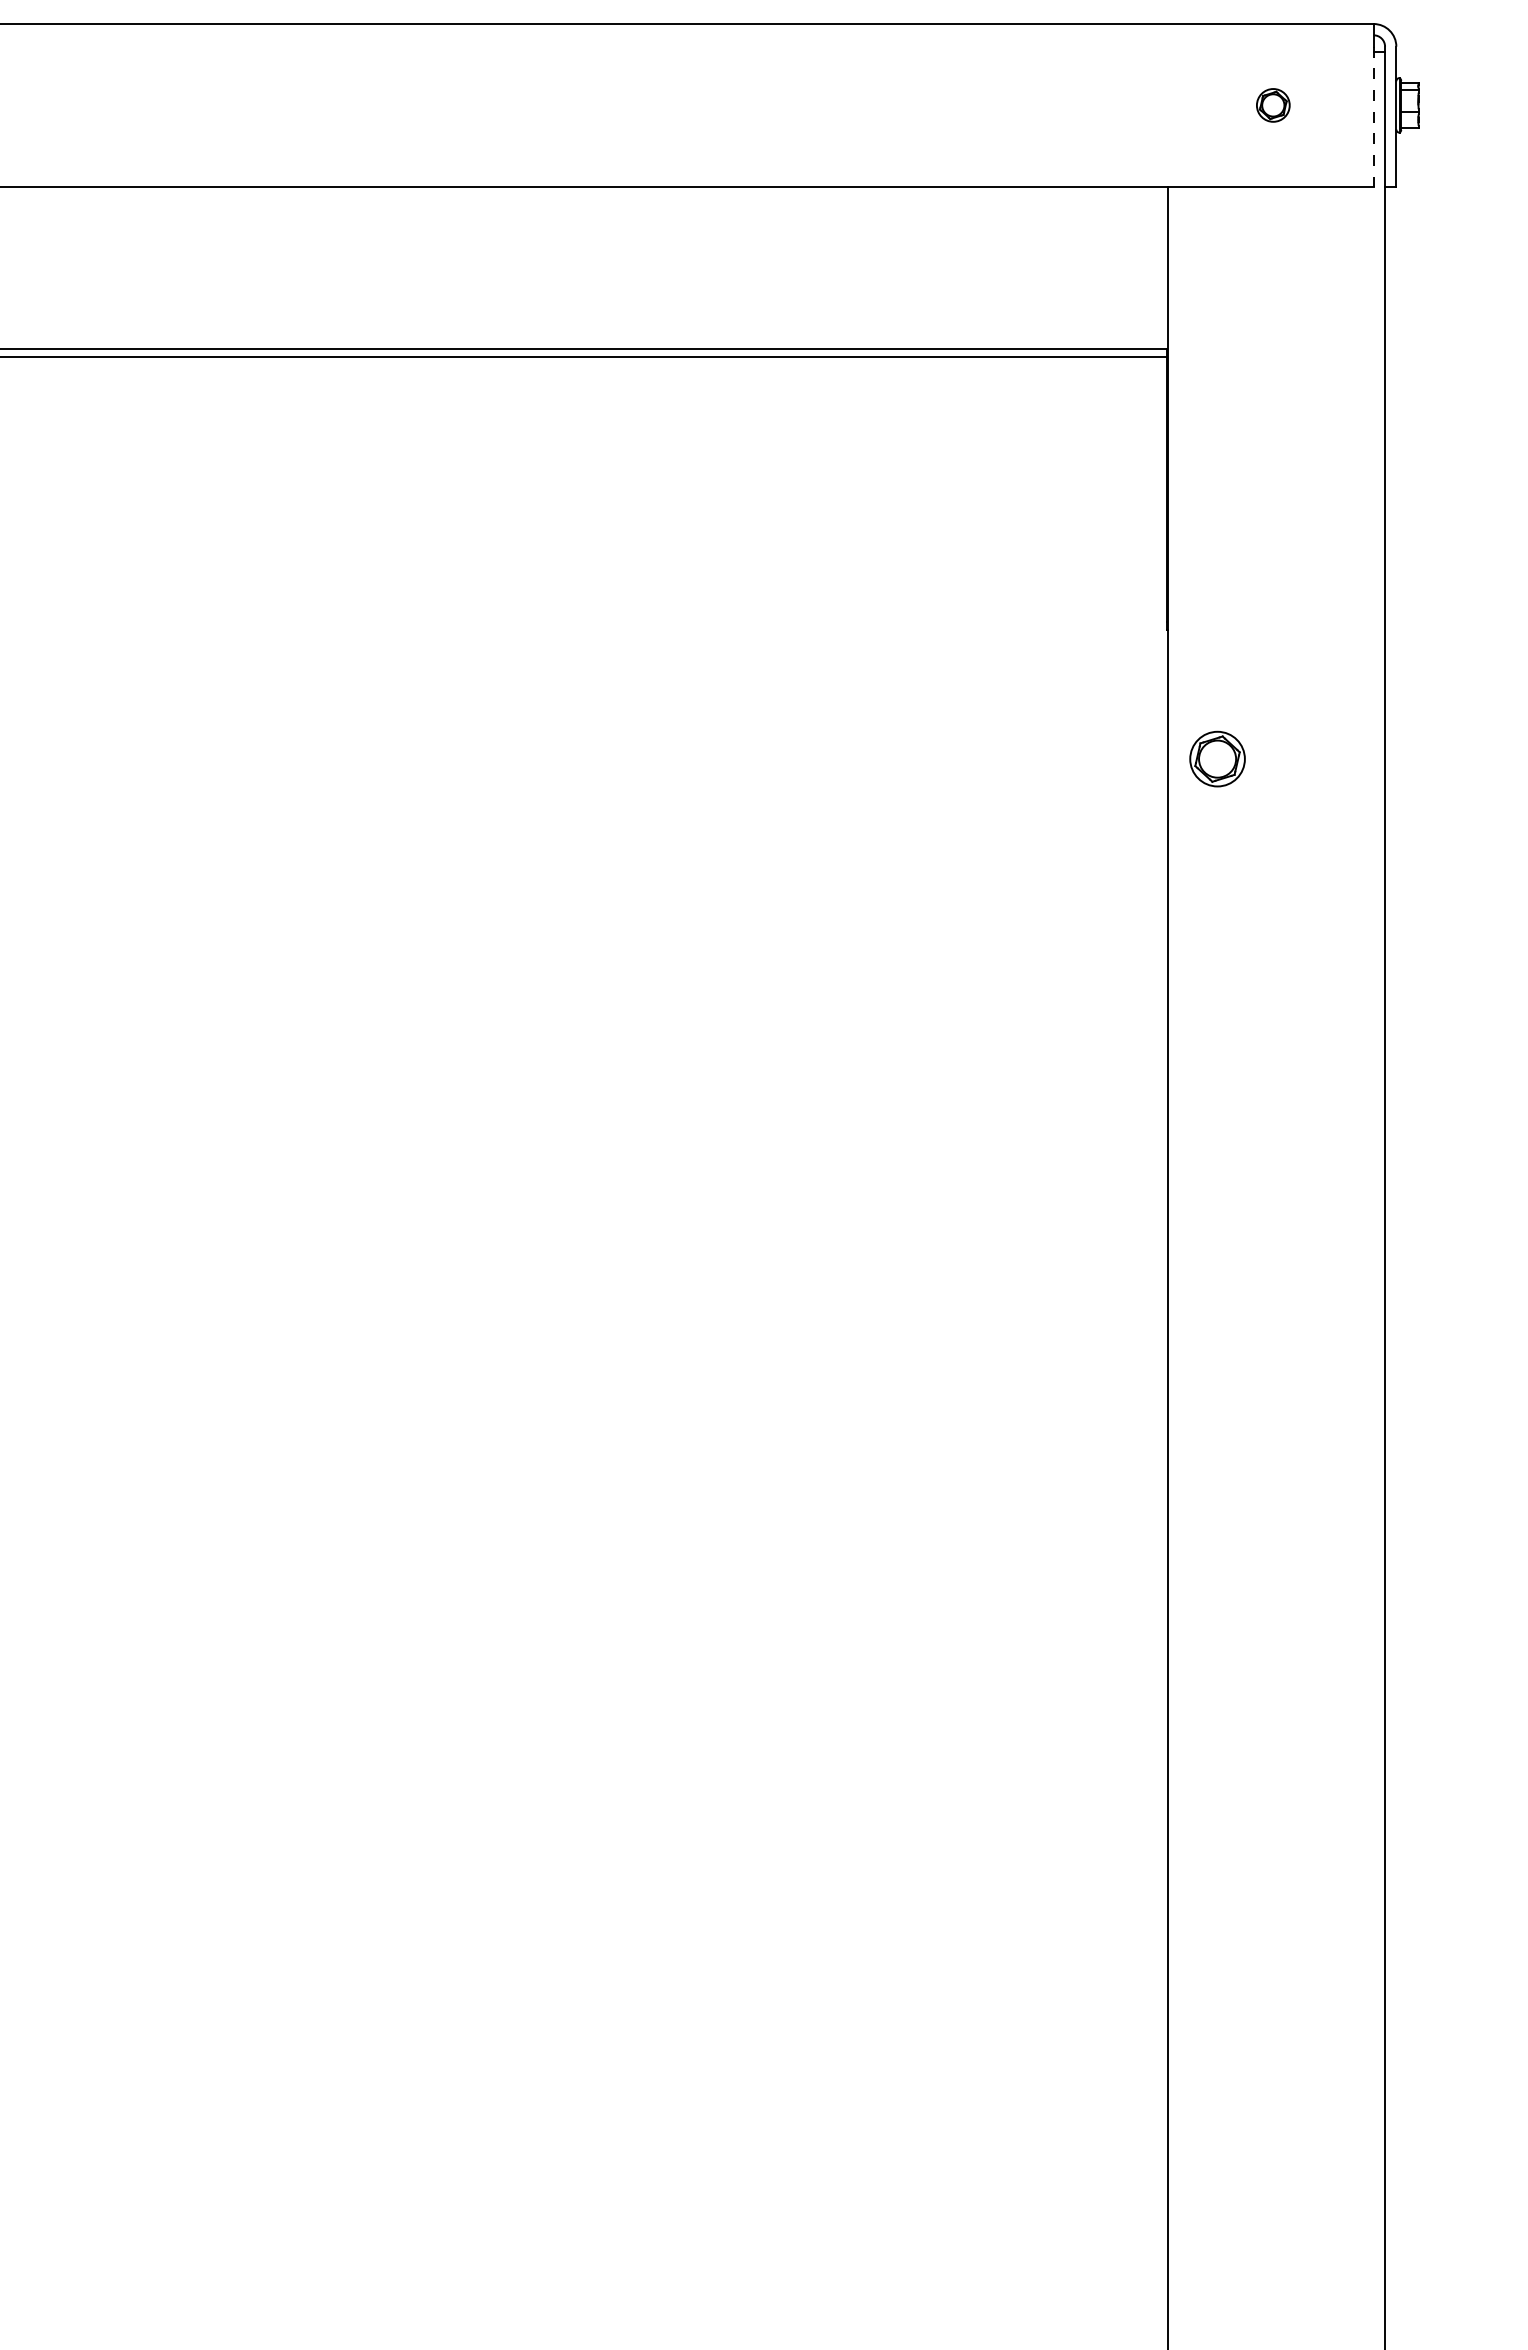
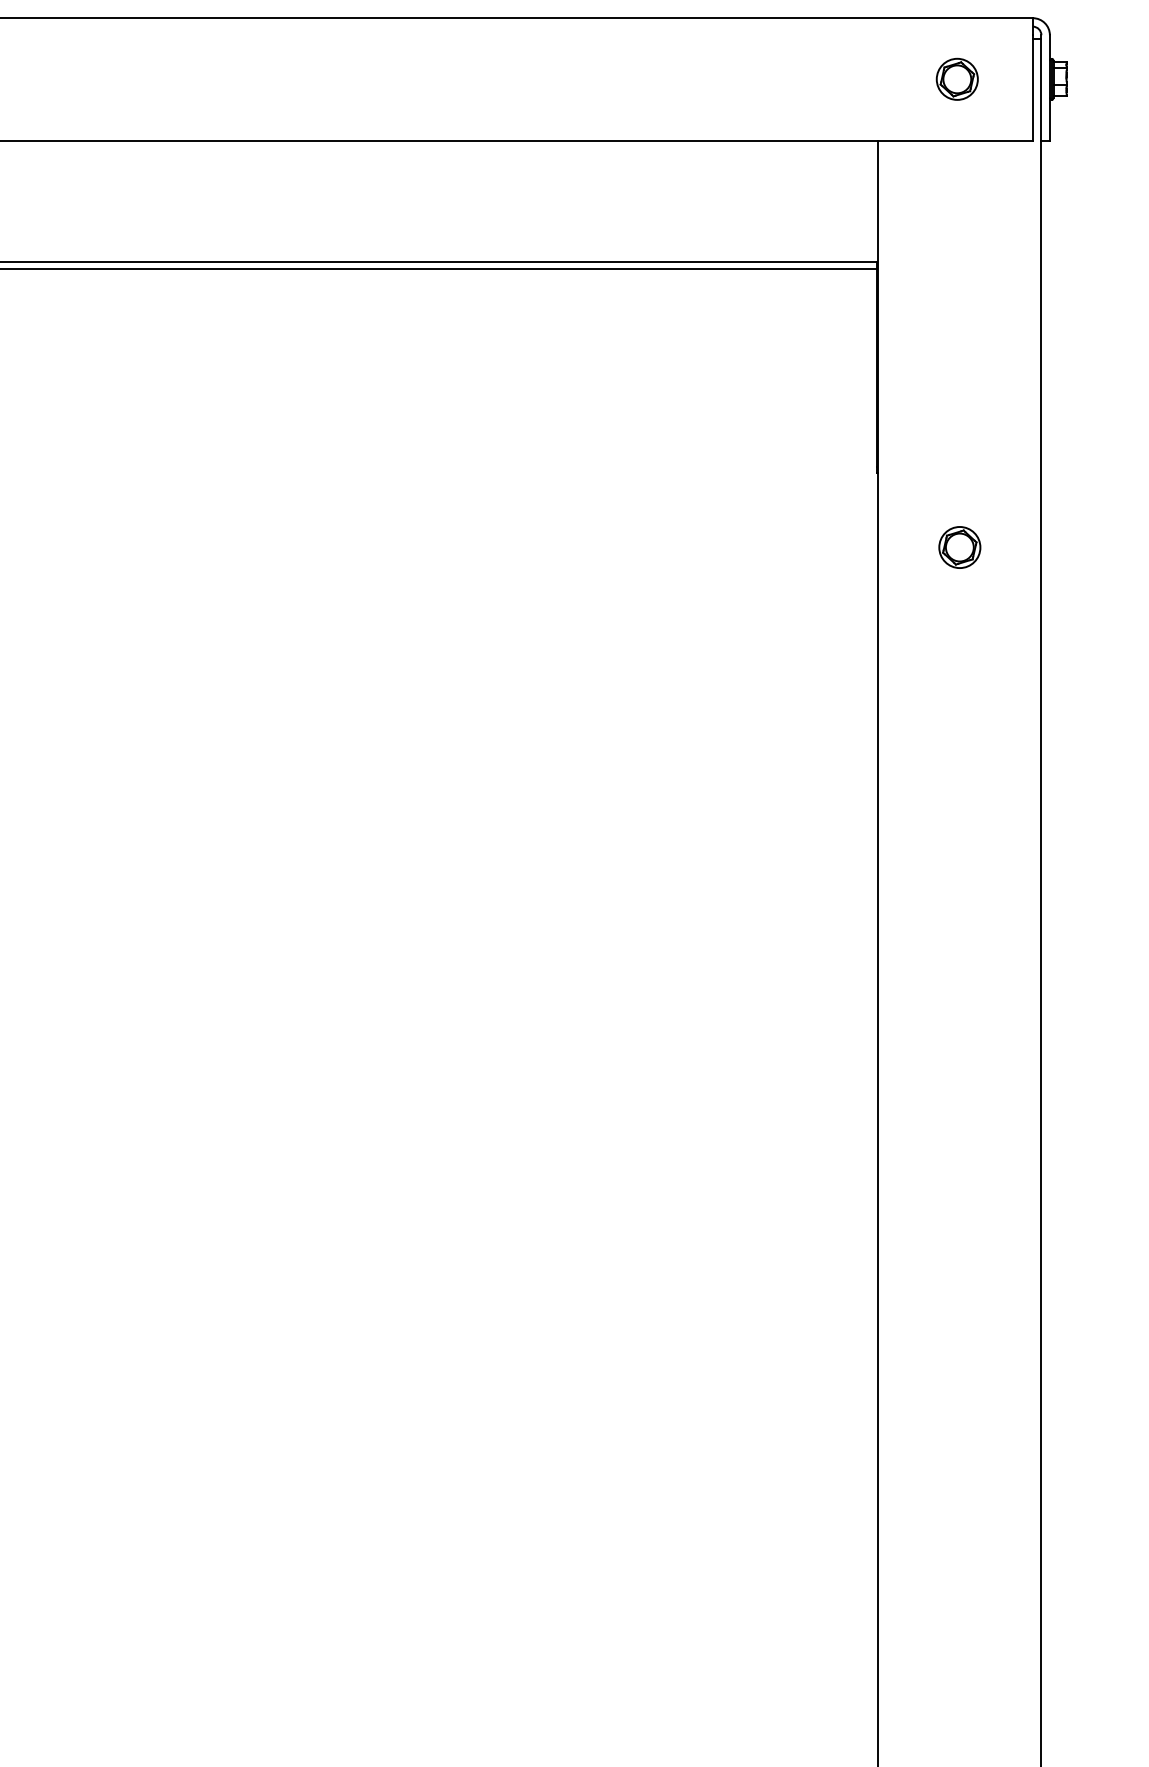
part: (1273, 105) -> (957, 79), size x1.67
line: (1373, 117) -> (1032, 88), dashed -> solid
part: (1217, 758) -> (959, 547), moved

